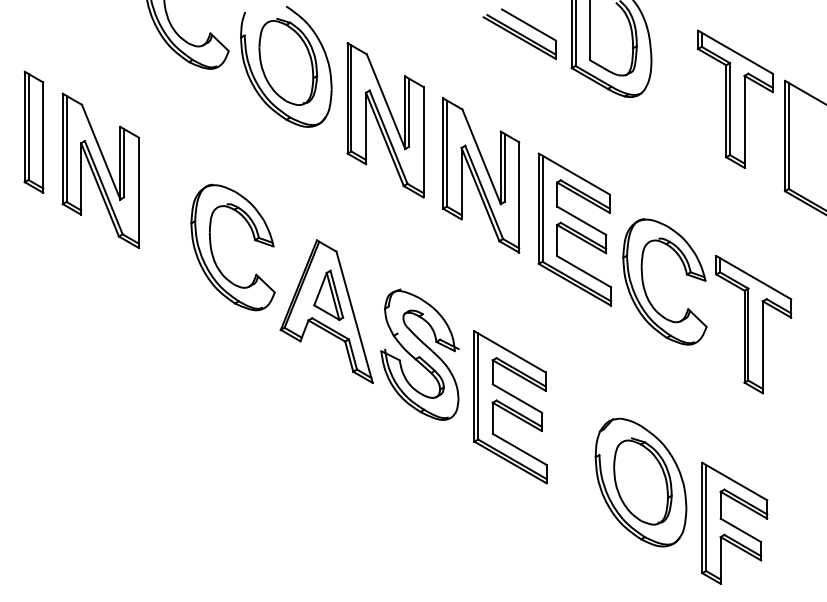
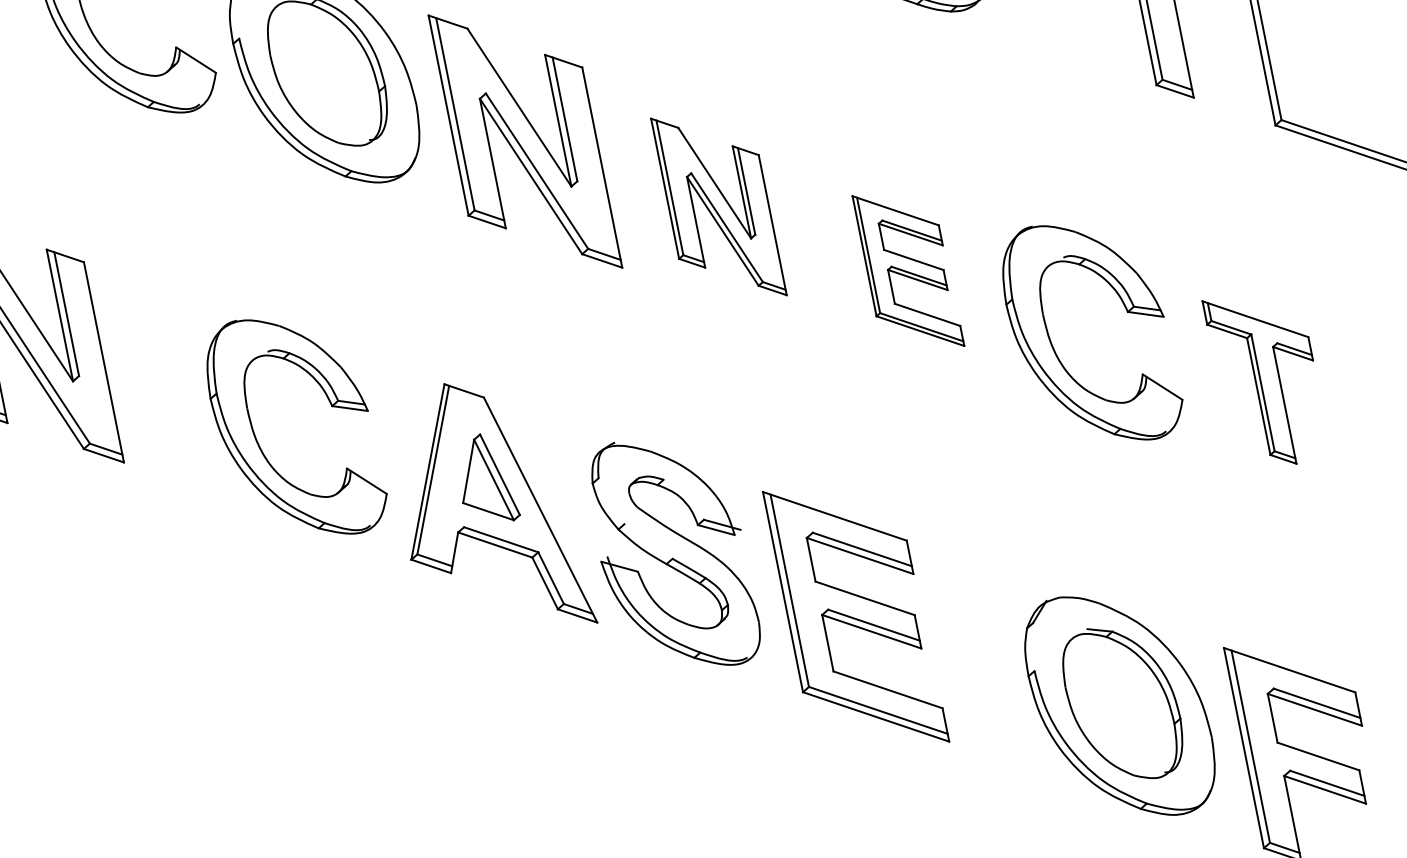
part: (481, 175) -> (719, 206), size x0.7
part: (574, 229) -> (907, 271), size x0.6
part: (753, 324) -> (1266, 378), size x0.7

